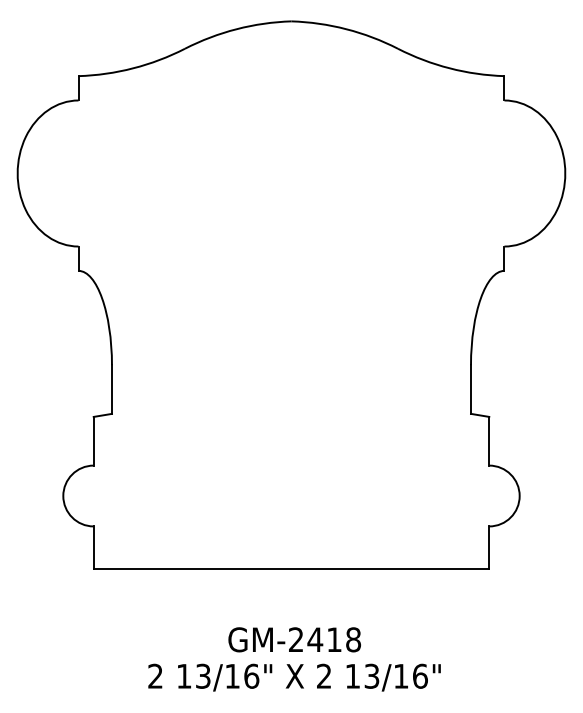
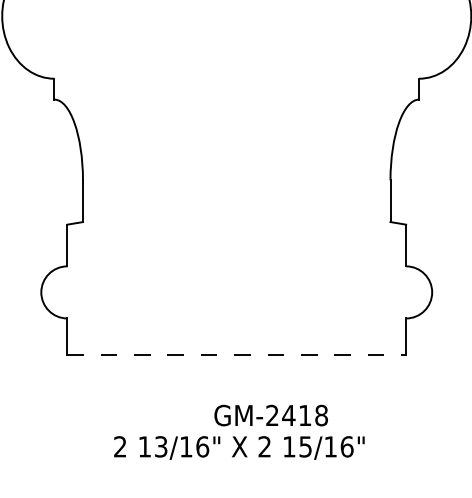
line: (291, 569) -> (236, 355), solid -> dashed
text: (294, 639) -> (271, 415), moved
text: (372, 675) -> (306, 446), 13/16" -> 15/16"

